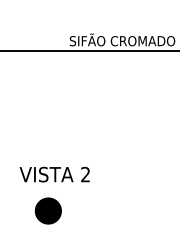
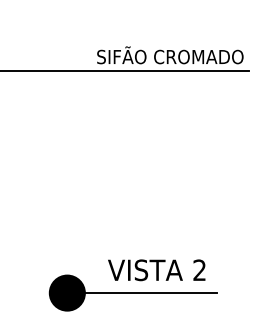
text: (54, 174) -> (156, 270), moved
line: (108, 211) -> (150, 293), added

